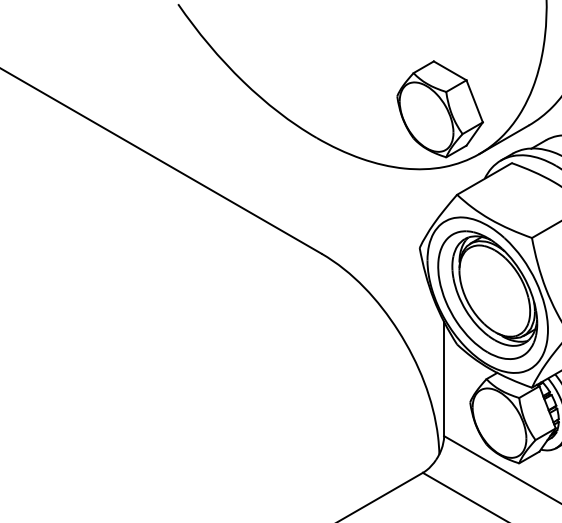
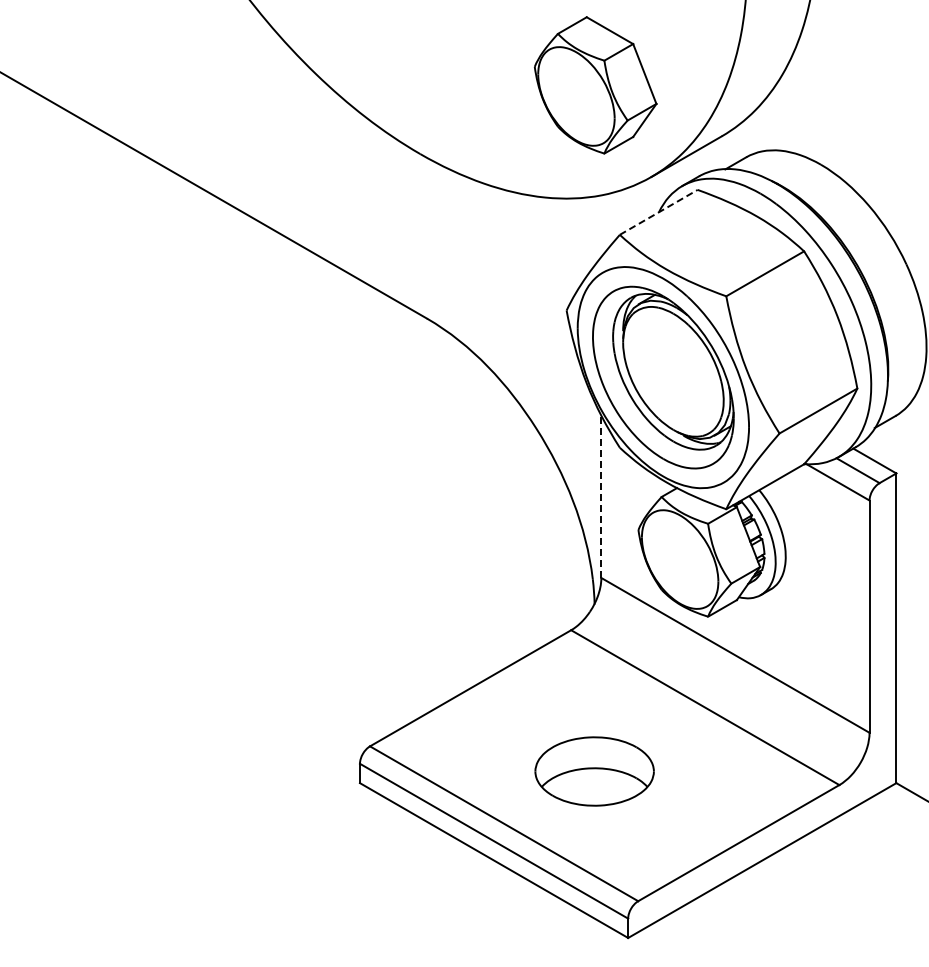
part: (439, 109) -> (595, 85), moved
line: (484, 179) -> (658, 212), solid -> dashed
line: (444, 378) -> (601, 496), solid -> dashed

